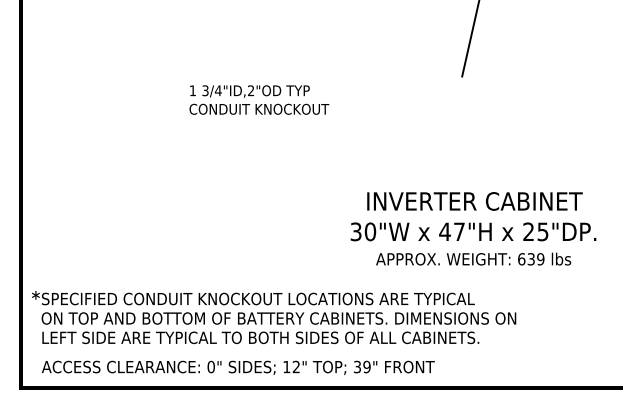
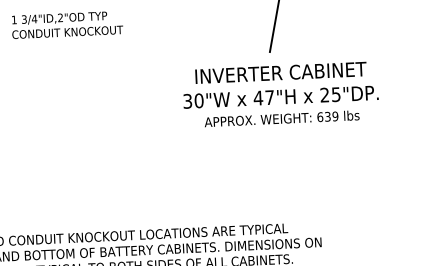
text: (259, 99) -> (67, 24), moved
text: (473, 228) -> (280, 94), moved

